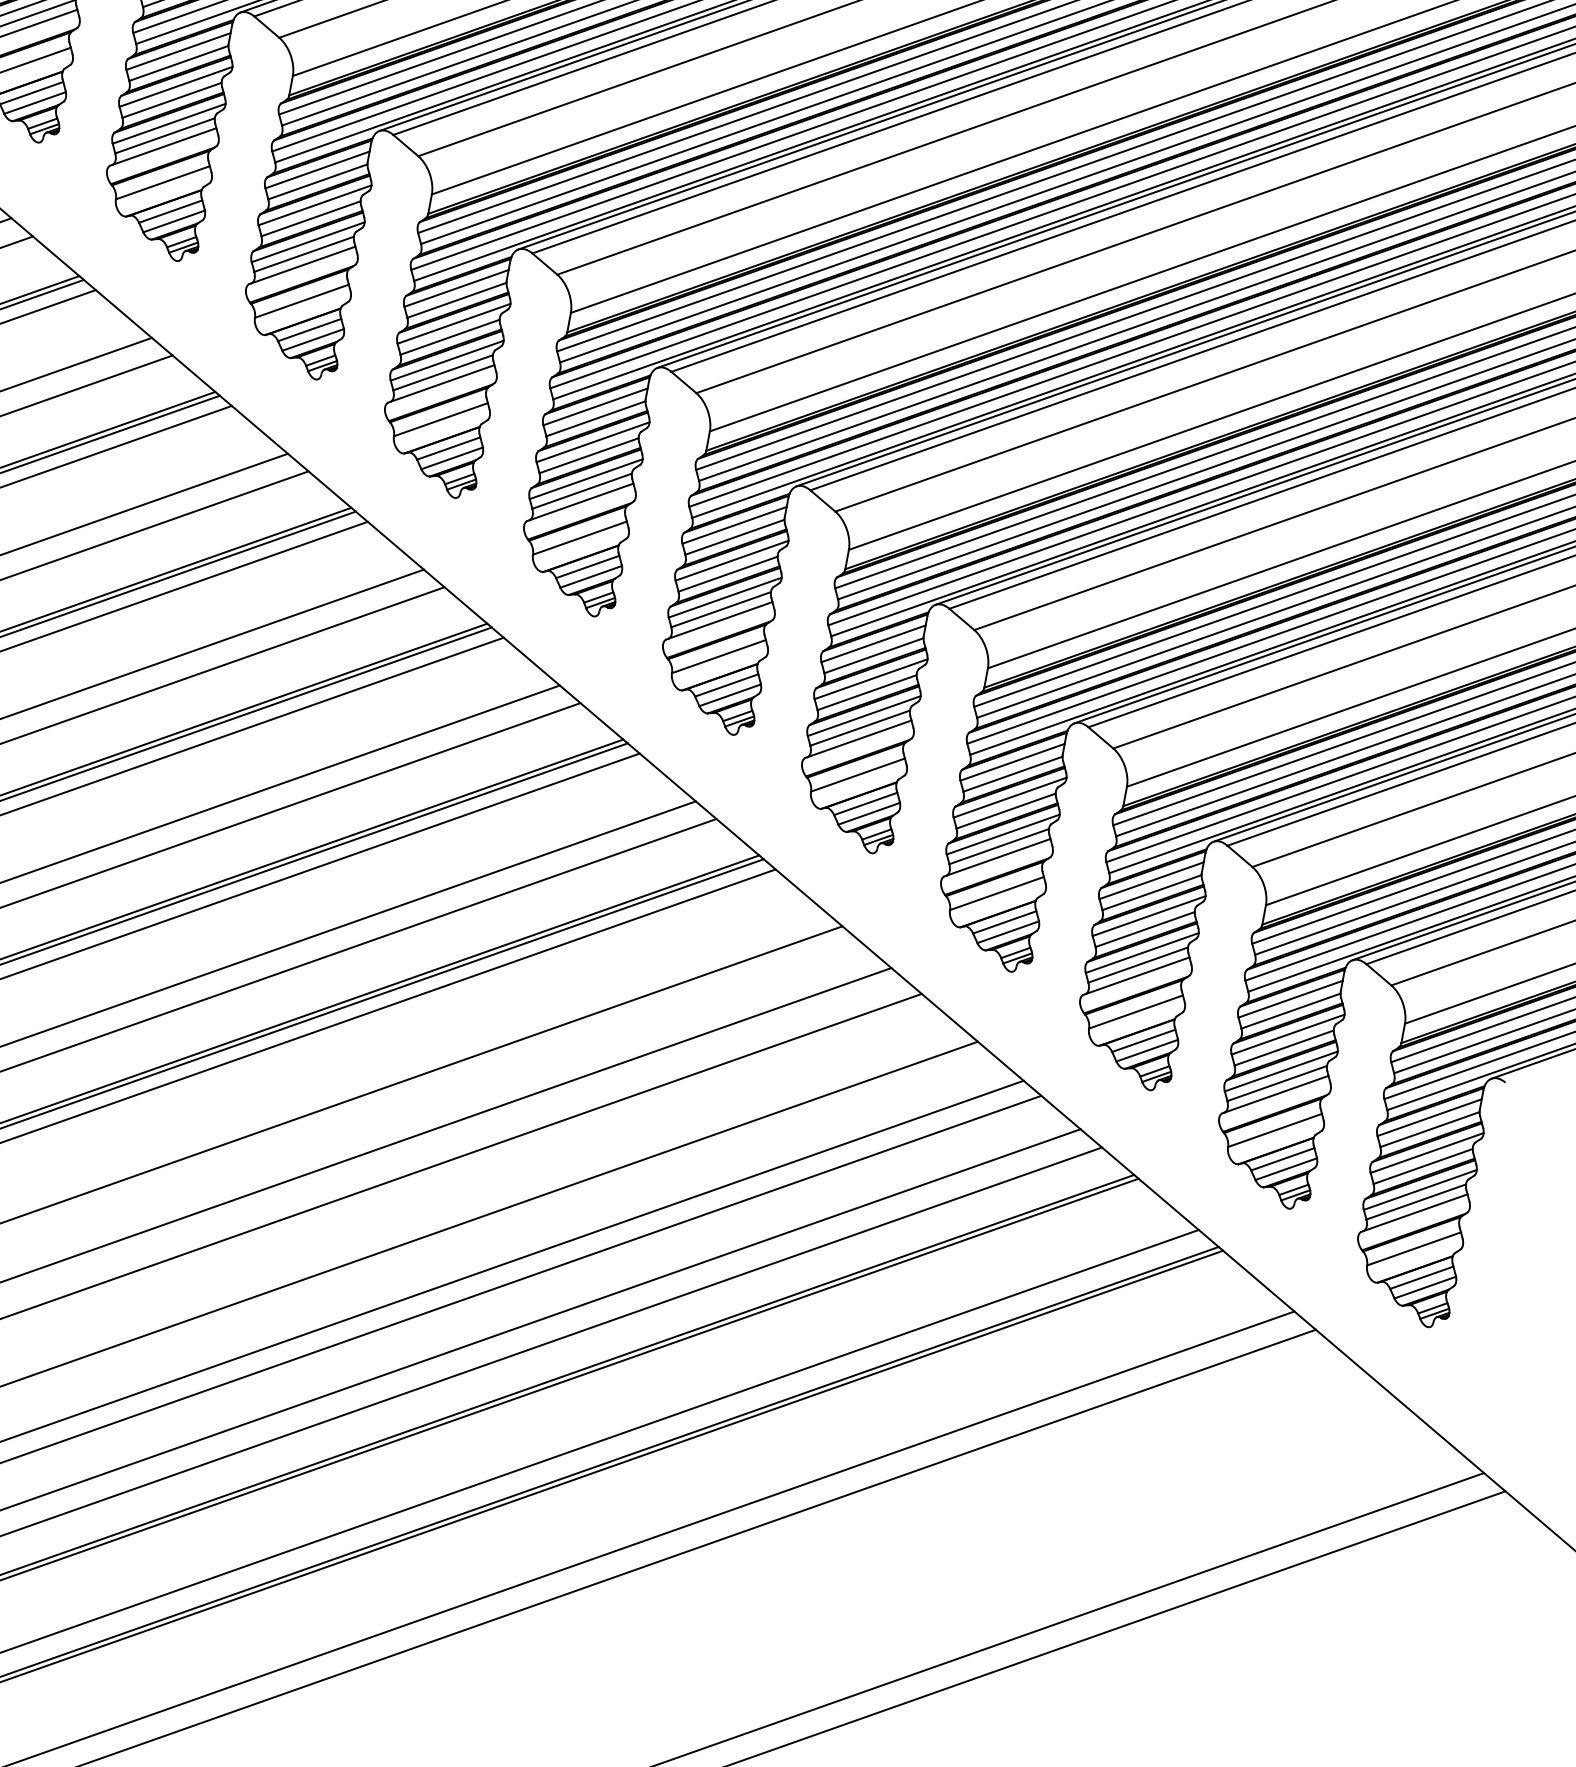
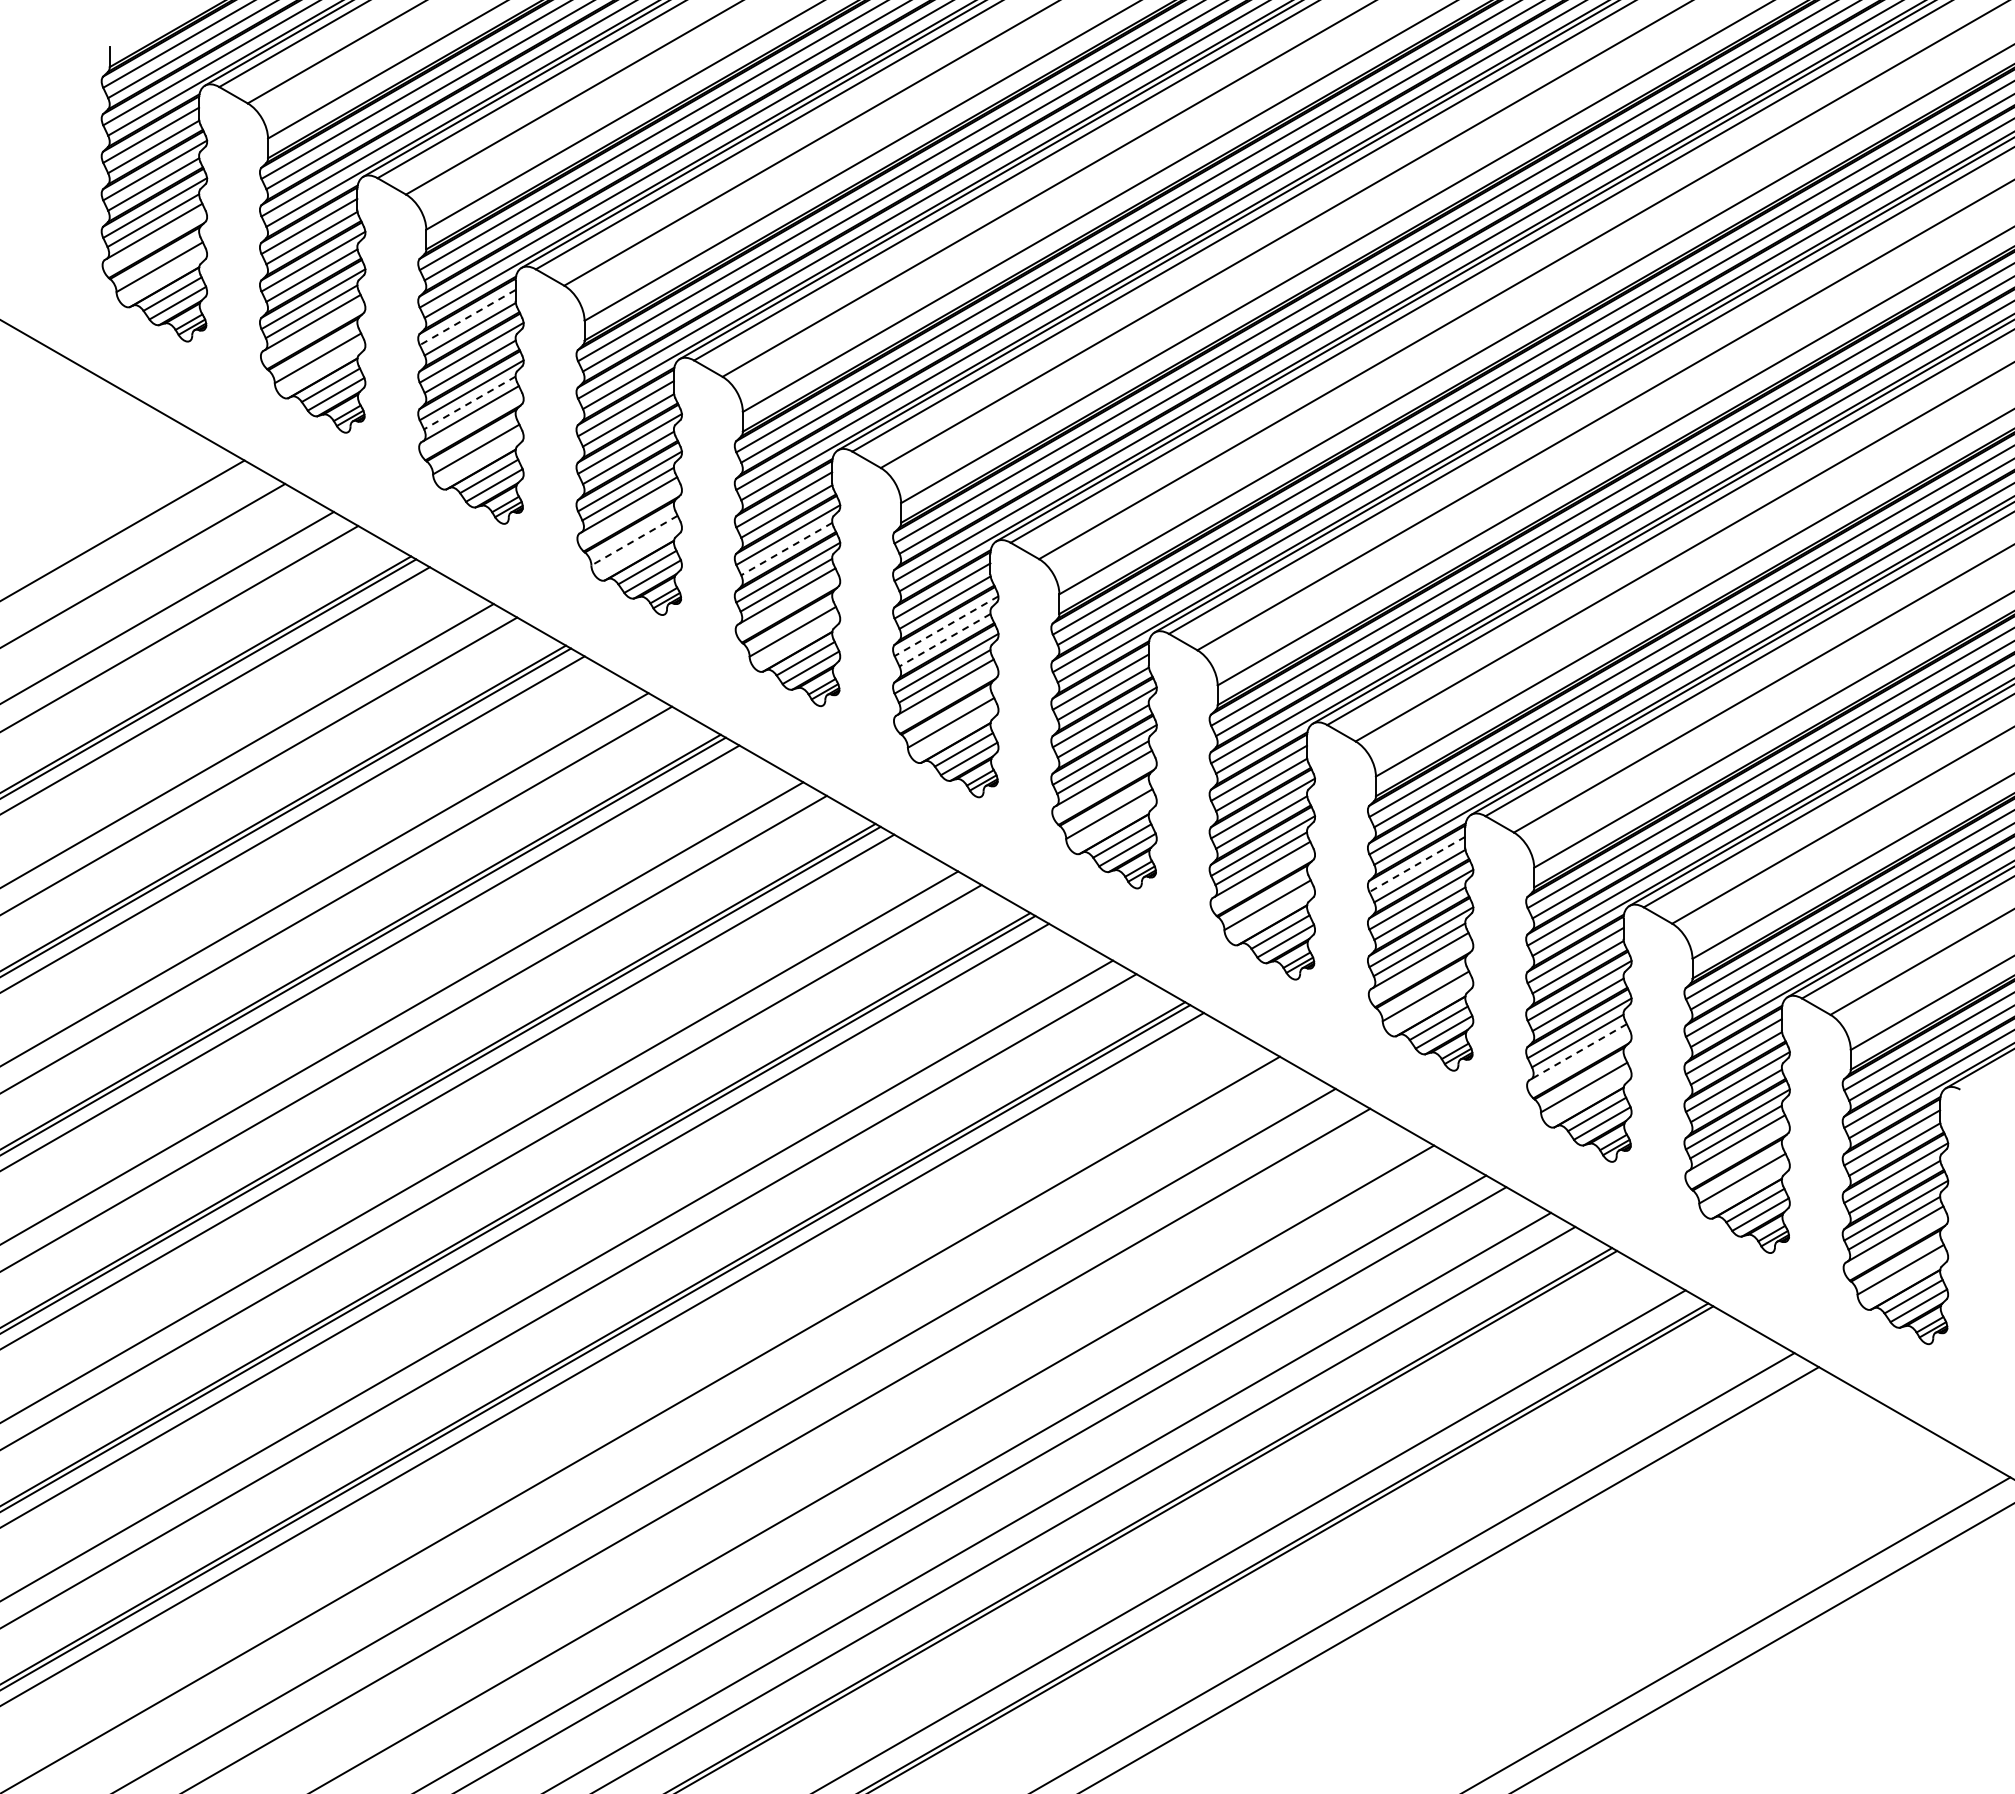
line: (178, 51) -> (467, 317), solid -> dashed
line: (164, 135) -> (469, 402), solid -> dashed
line: (301, 301) -> (634, 540), solid -> dashed
line: (449, 337) -> (786, 549), solid -> dashed
line: (593, 442) -> (946, 626), solid -> dashed
line: (589, 456) -> (945, 640), solid -> dashed
line: (1011, 762) -> (1416, 864), solid -> dashed
line: (1136, 975) -> (1578, 1051), solid -> dashed

